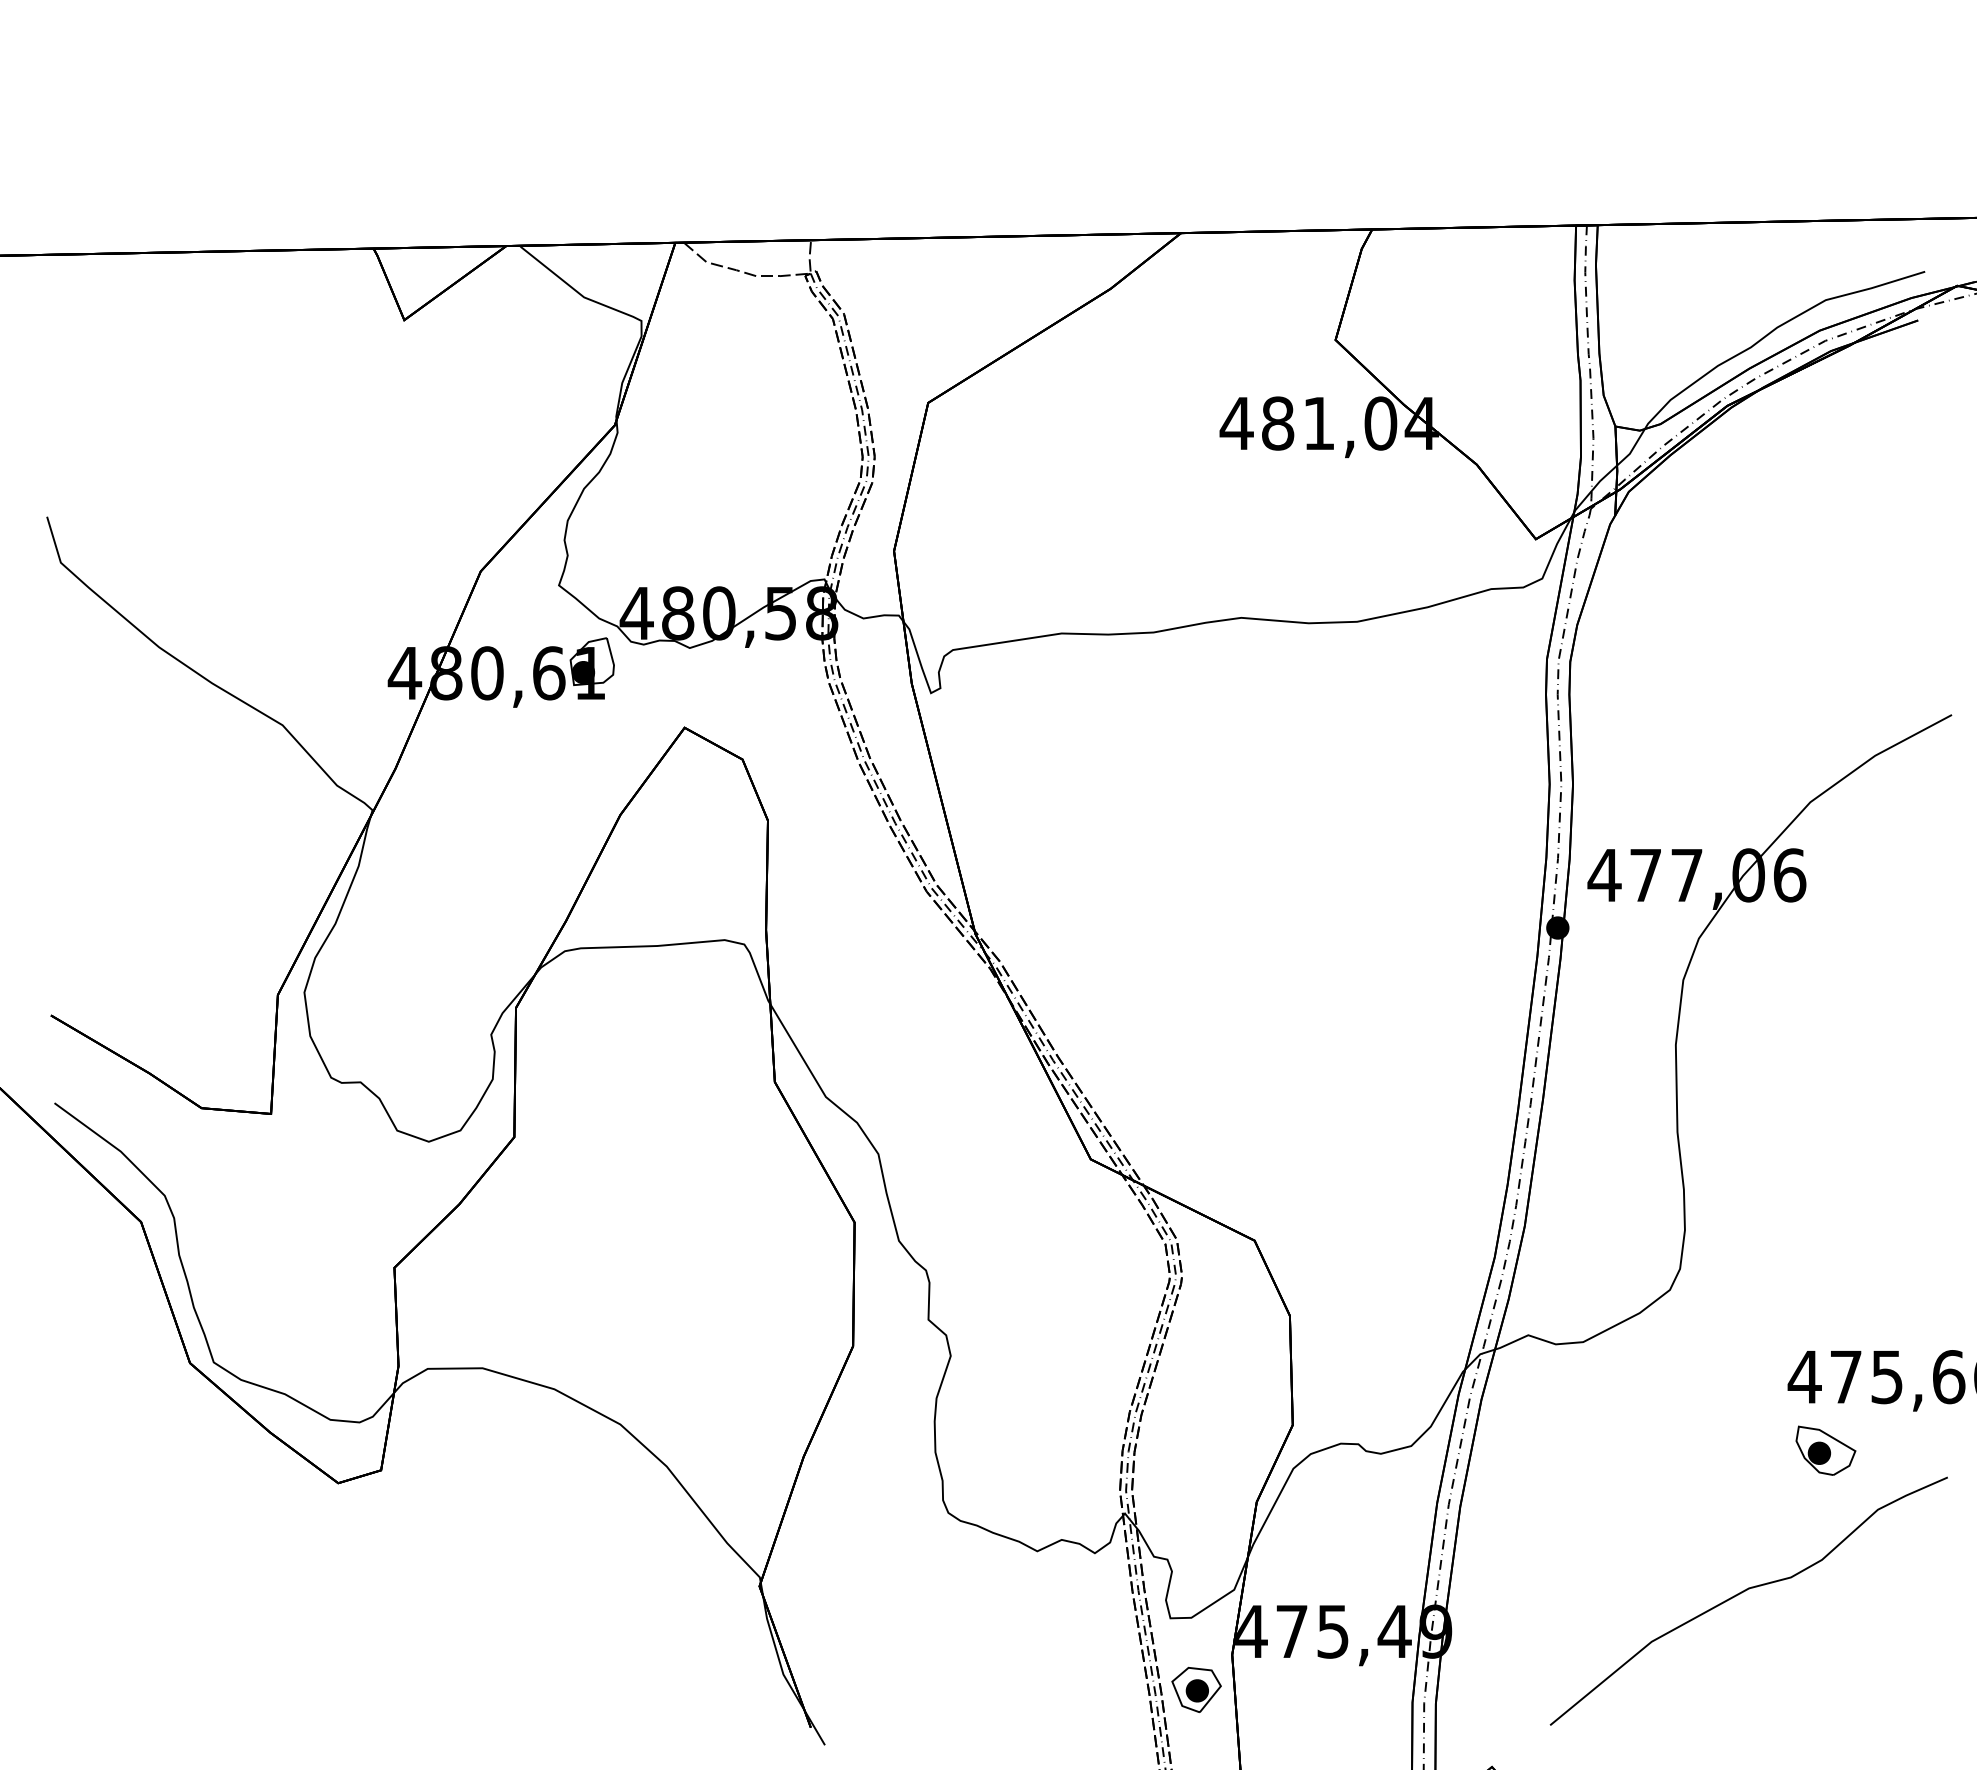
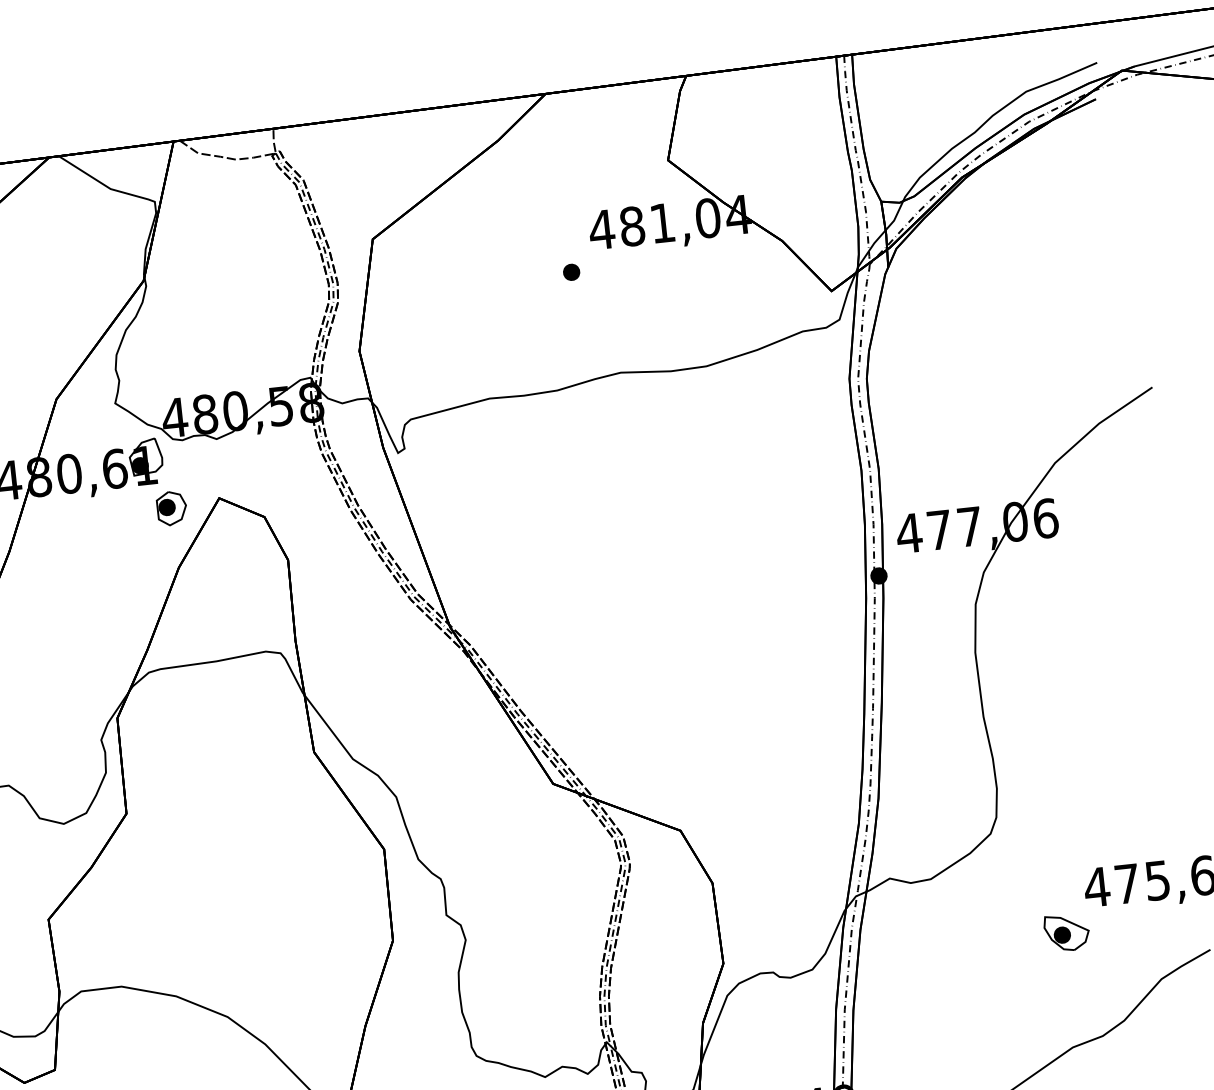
part: (1189, 475) -> (571, 271), added
part: (619, 734) -> (171, 508), added
part: (1825, 1450) -> (1066, 932), moved

